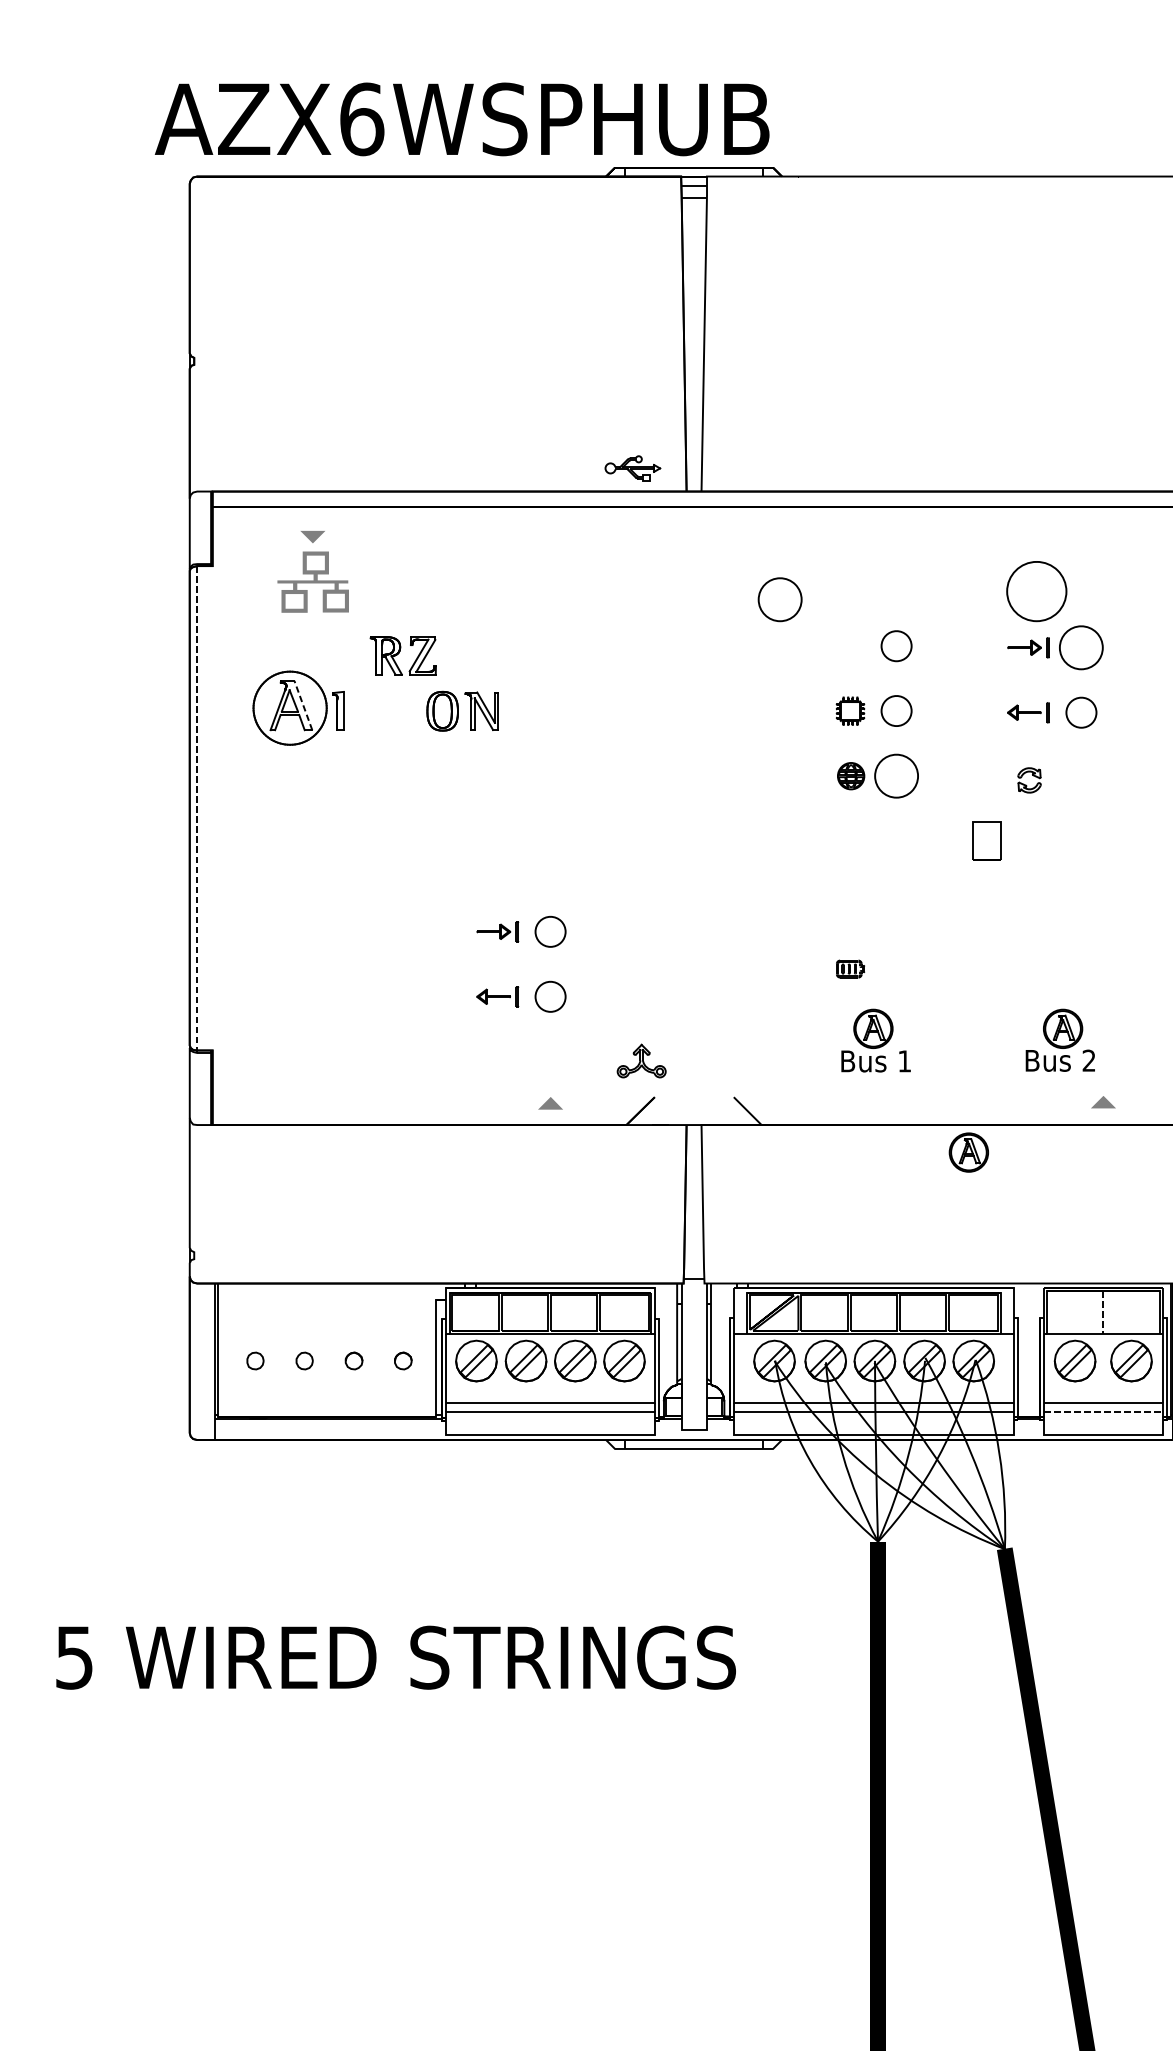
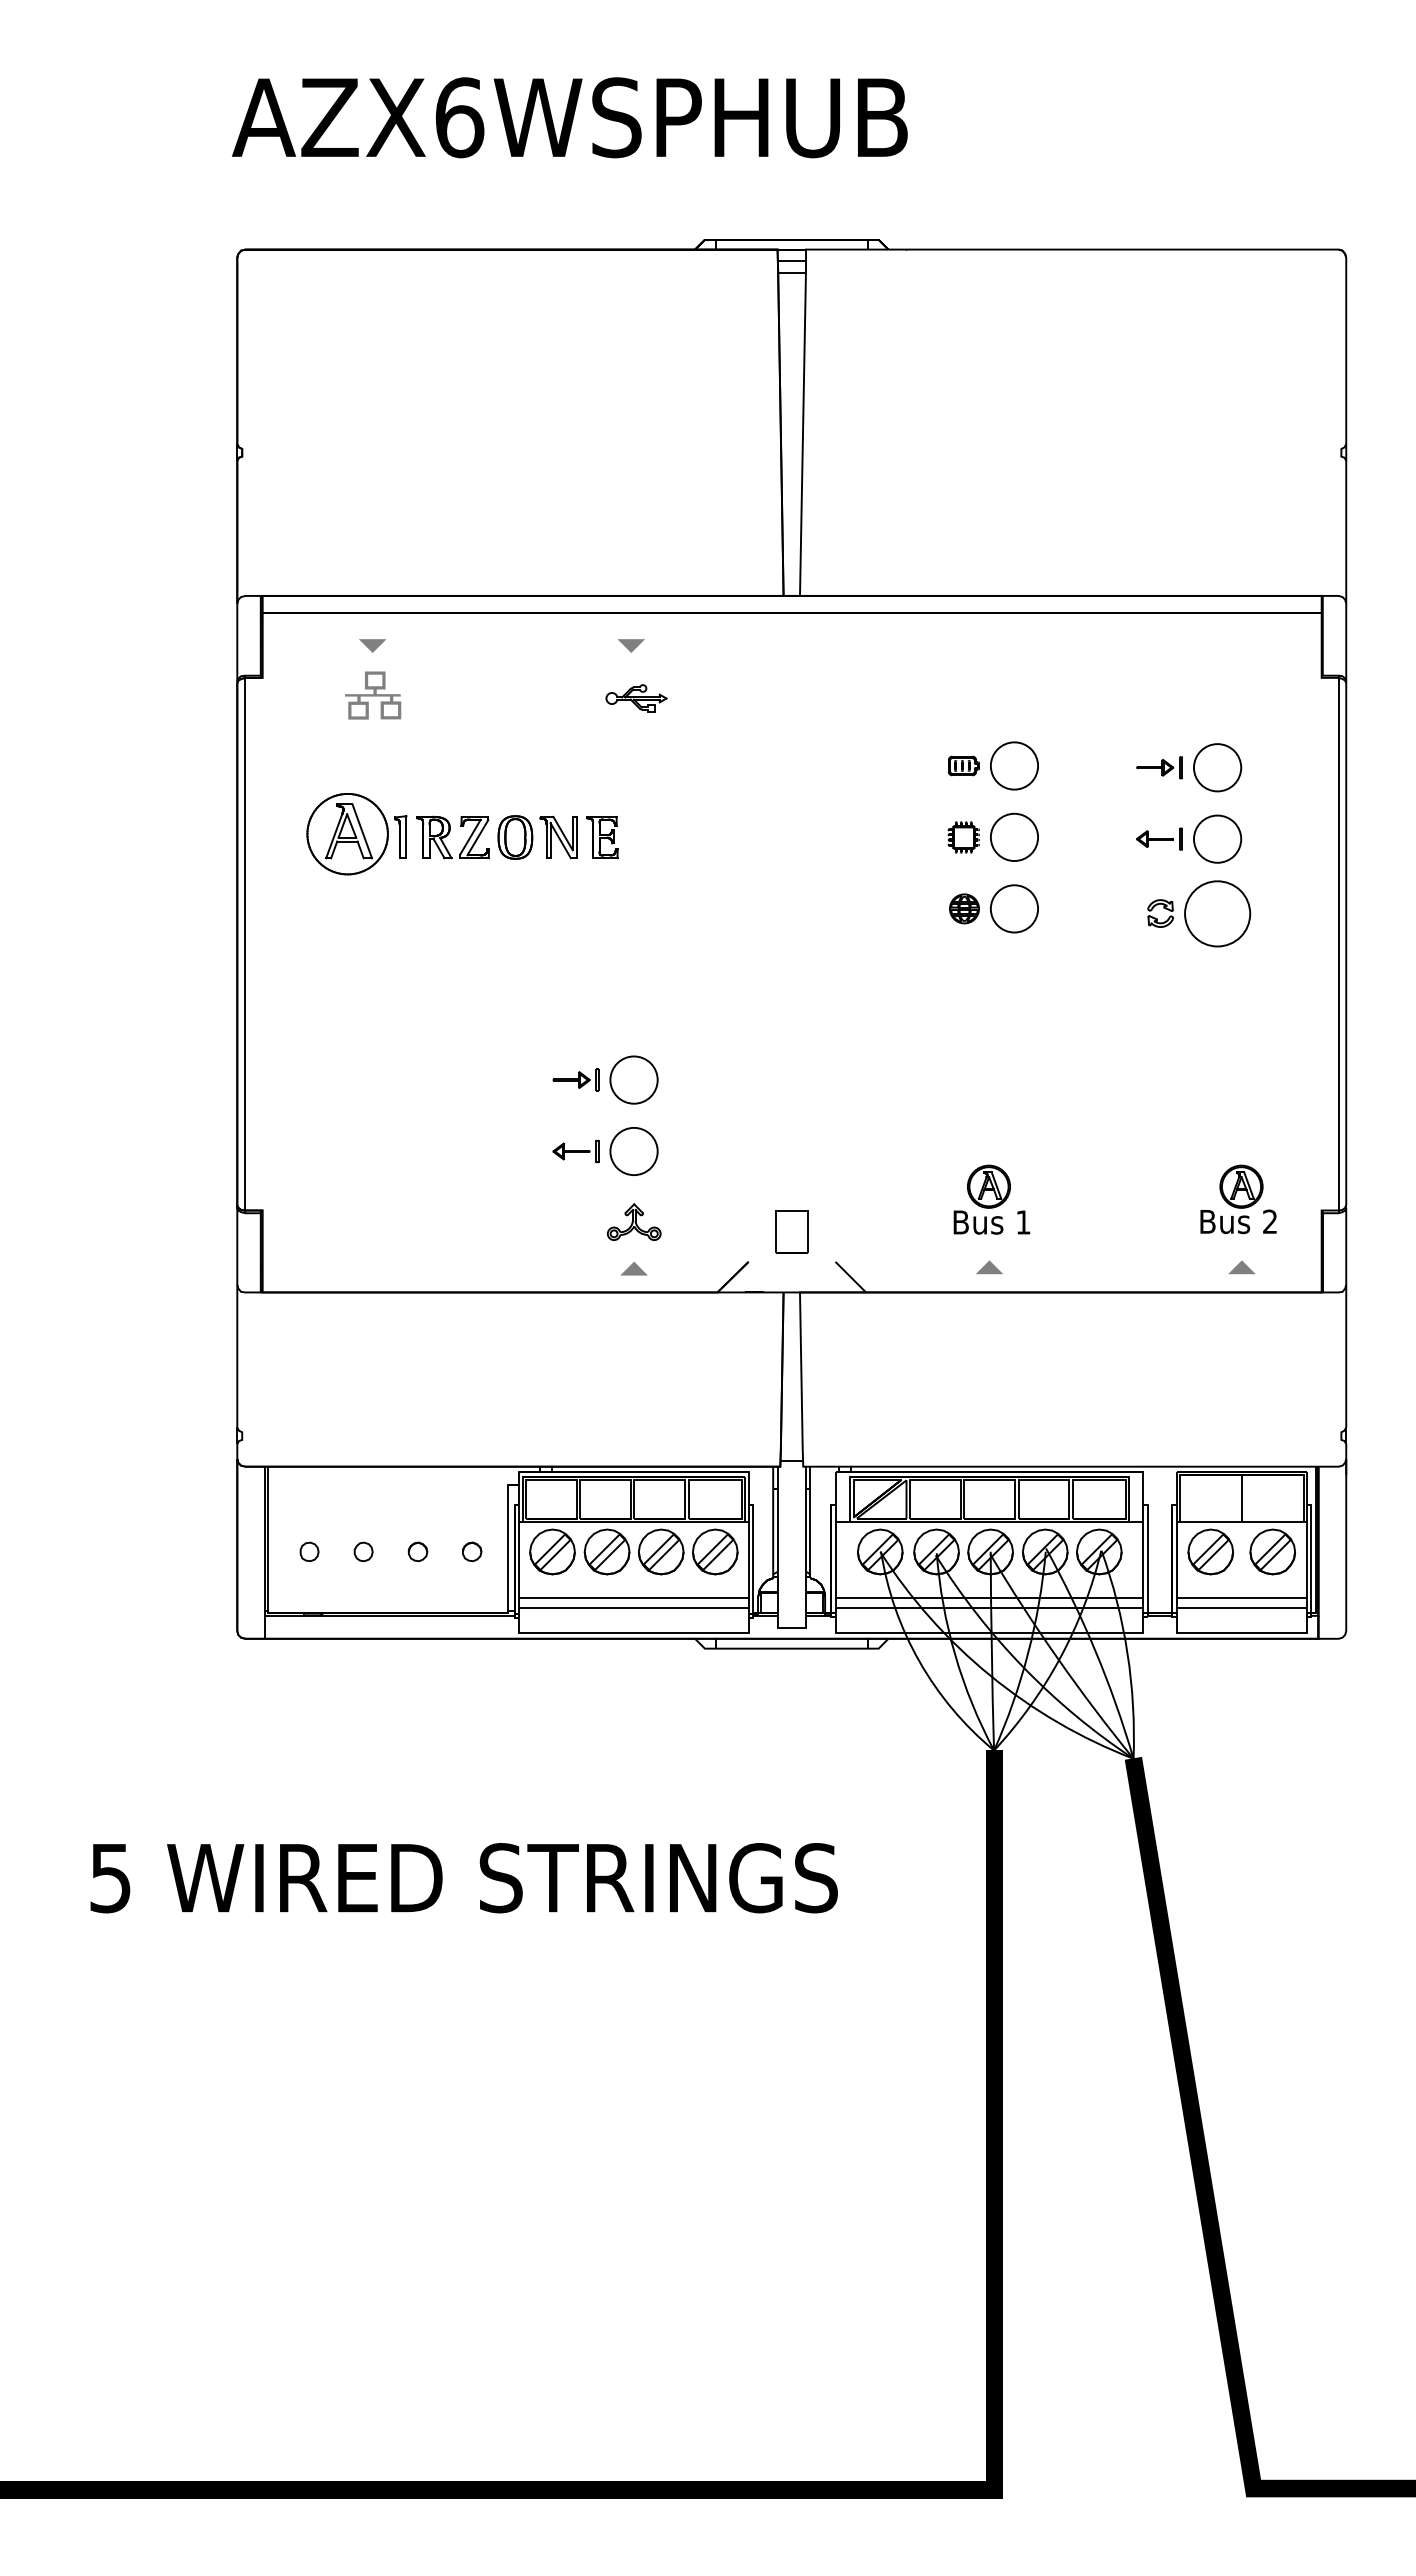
text: (461, 119) -> (569, 117), moved
part: (632, 468) -> (636, 698), moved
fill: (548, 537) -> (631, 646), added
part: (313, 582) -> (373, 695), size x0.71
part: (1036, 591) -> (1217, 913), moved
part: (780, 599) -> (886, 714), removed
part: (896, 645) -> (1014, 765), size x1.43
part: (402, 655) -> (452, 837), moved
line: (303, 705) -> (362, 831), dashed -> solid
part: (896, 710) -> (1014, 836), size x1.43
part: (521, 711) -> (602, 837), added
part: (1081, 712) -> (1217, 838), size x1.43
line: (197, 808) -> (245, 944), dashed -> solid
part: (986, 841) -> (791, 1231), moved
part: (550, 931) -> (633, 1079), size x1.43
part: (850, 968) -> (963, 765), moved
part: (550, 996) -> (633, 1151), size x1.43
part: (1060, 1040) -> (1238, 1199), moved
part: (641, 1060) -> (633, 1221), moved
fill: (873, 1102) -> (989, 1267), added
part: (968, 1152) -> (1093, 1322), removed
line: (1103, 1313) -> (1241, 1499), dashed -> solid
line: (1103, 1411) -> (1241, 1607), dashed -> solid

